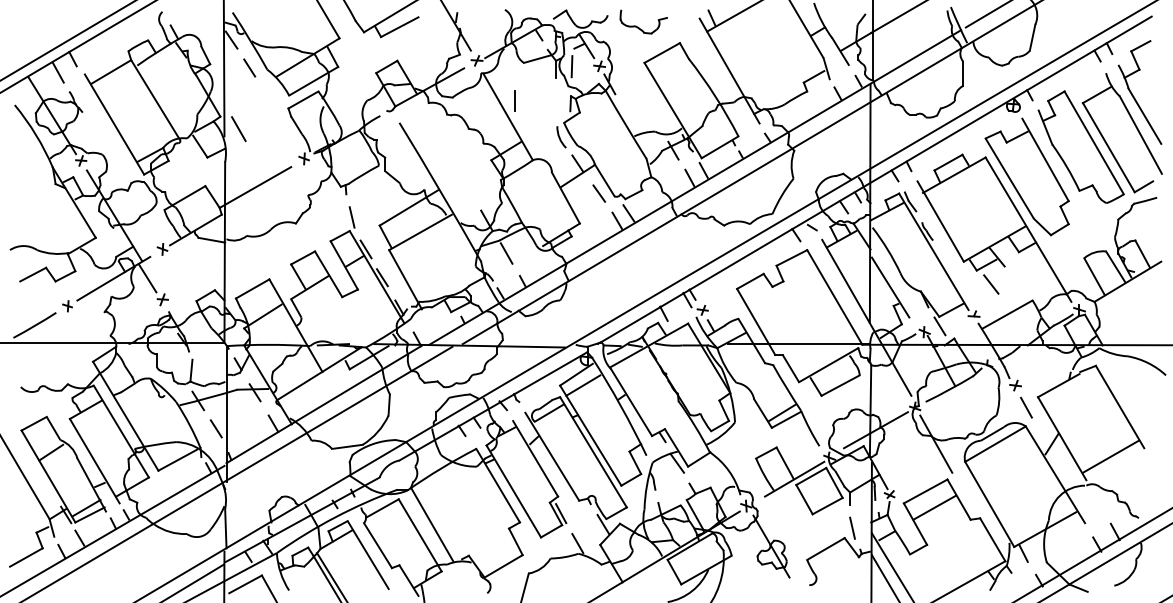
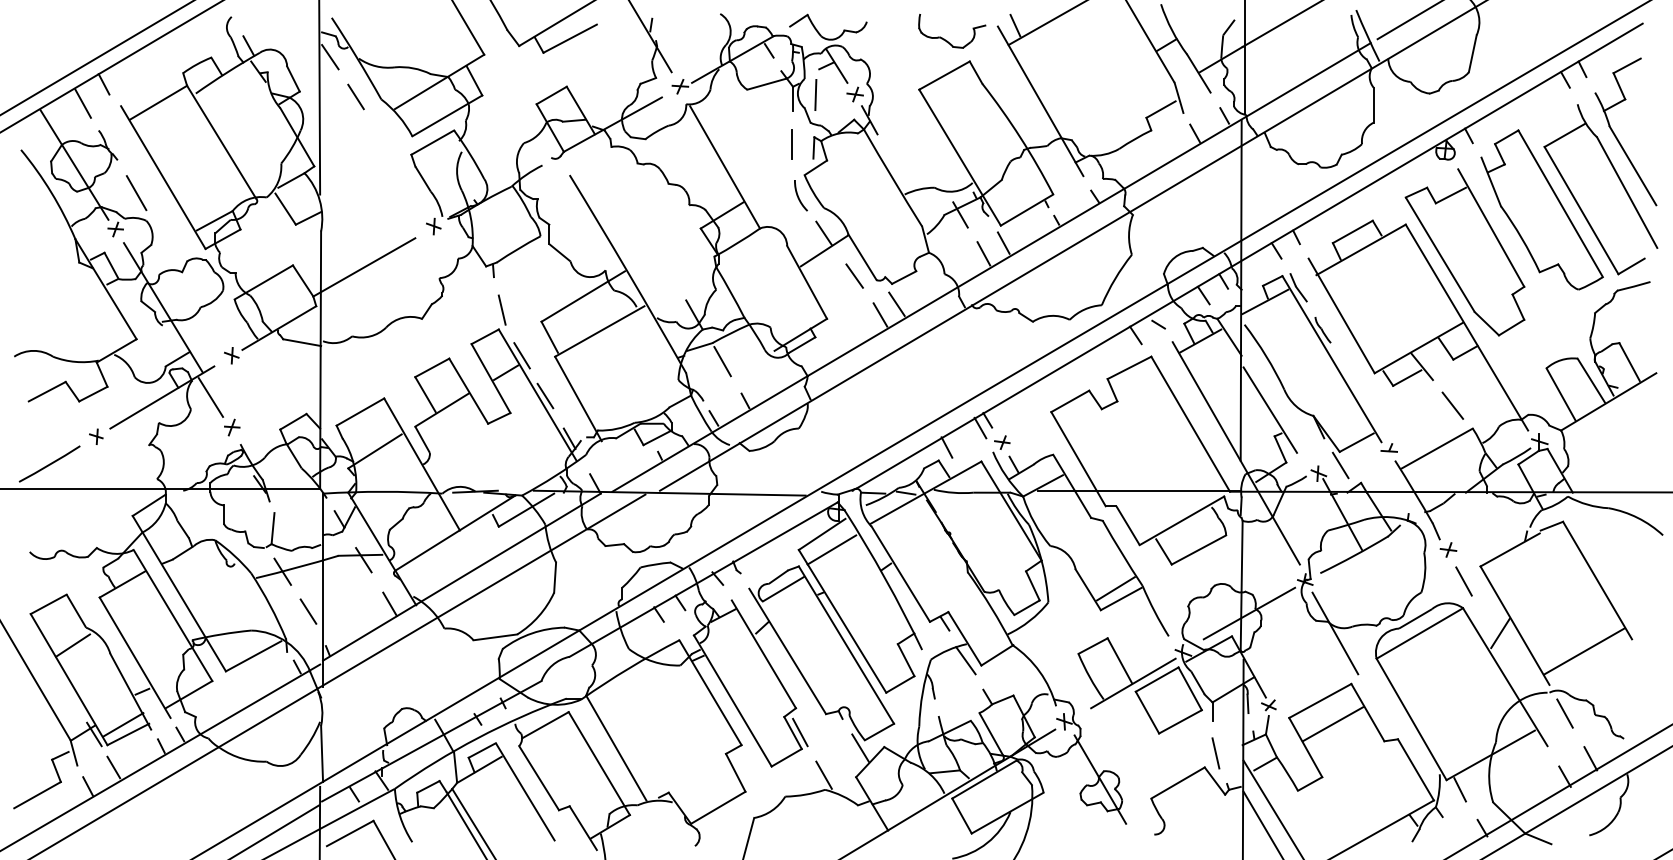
part: (640, 28) -> (947, 40), moved
line: (514, 101) -> (791, 144), moved
line: (238, 129) -> (136, 193), moved
line: (991, 284) -> (1452, 405), moved
line: (1096, 500) -> (1564, 713), added

